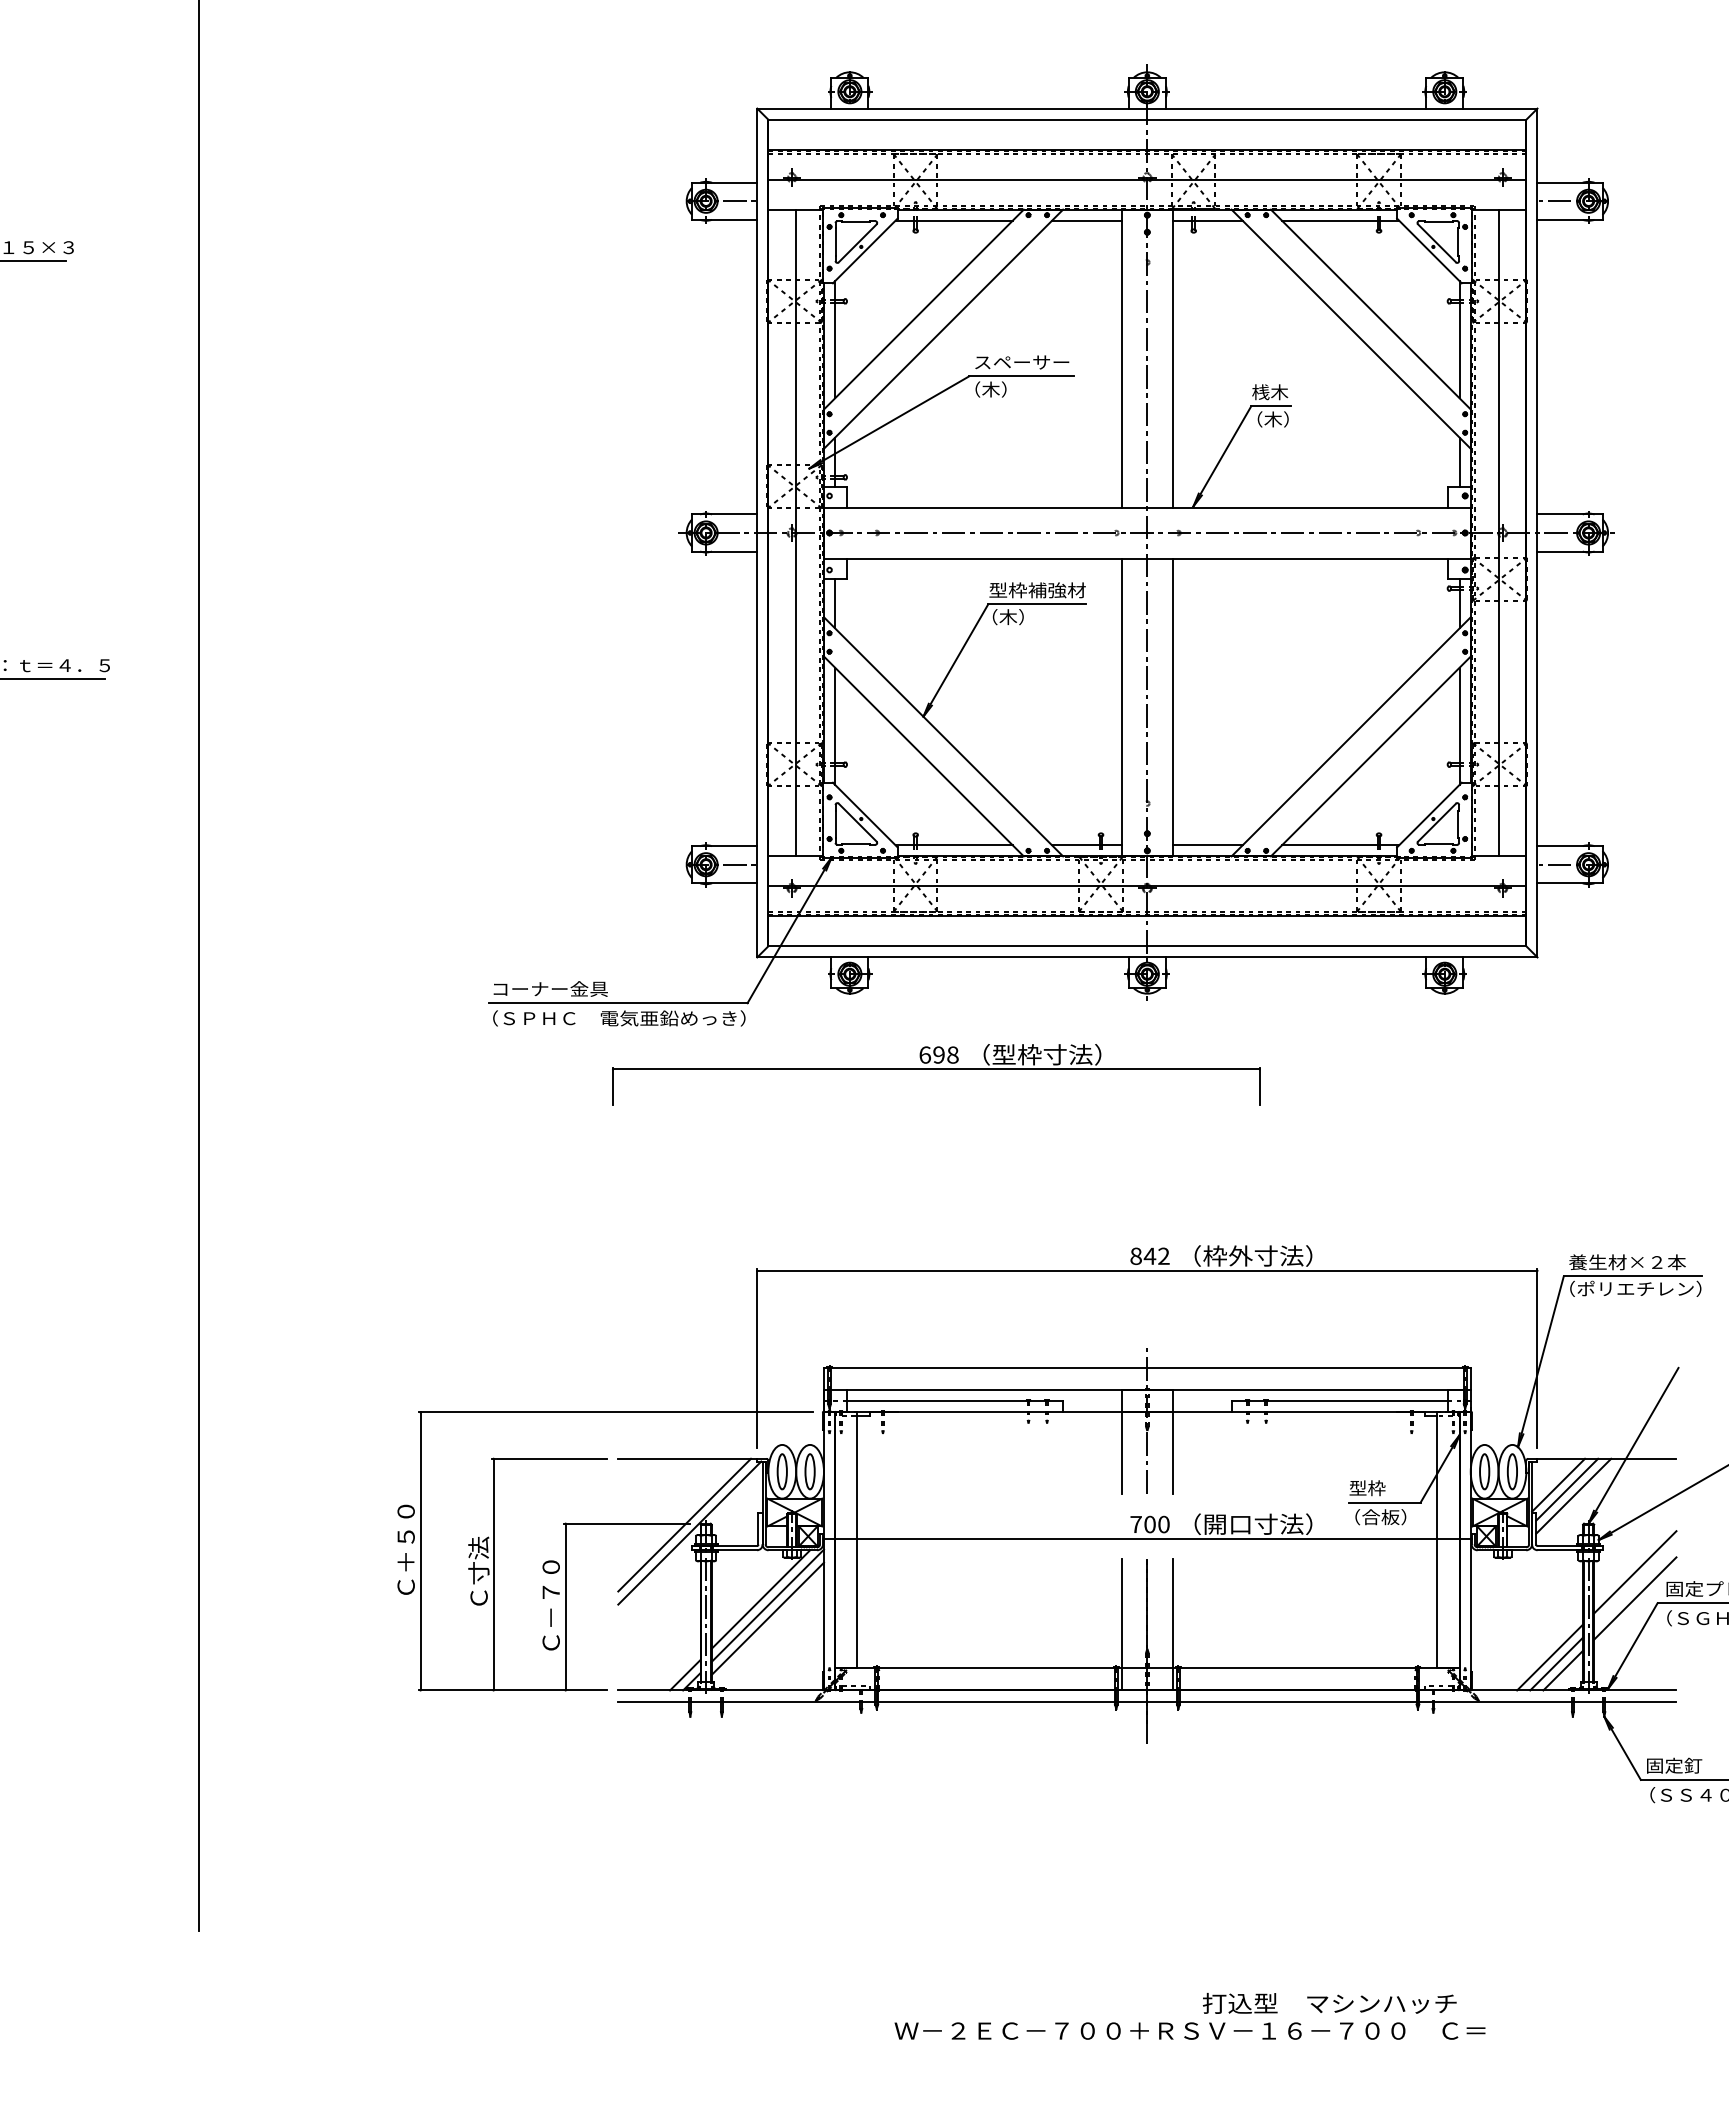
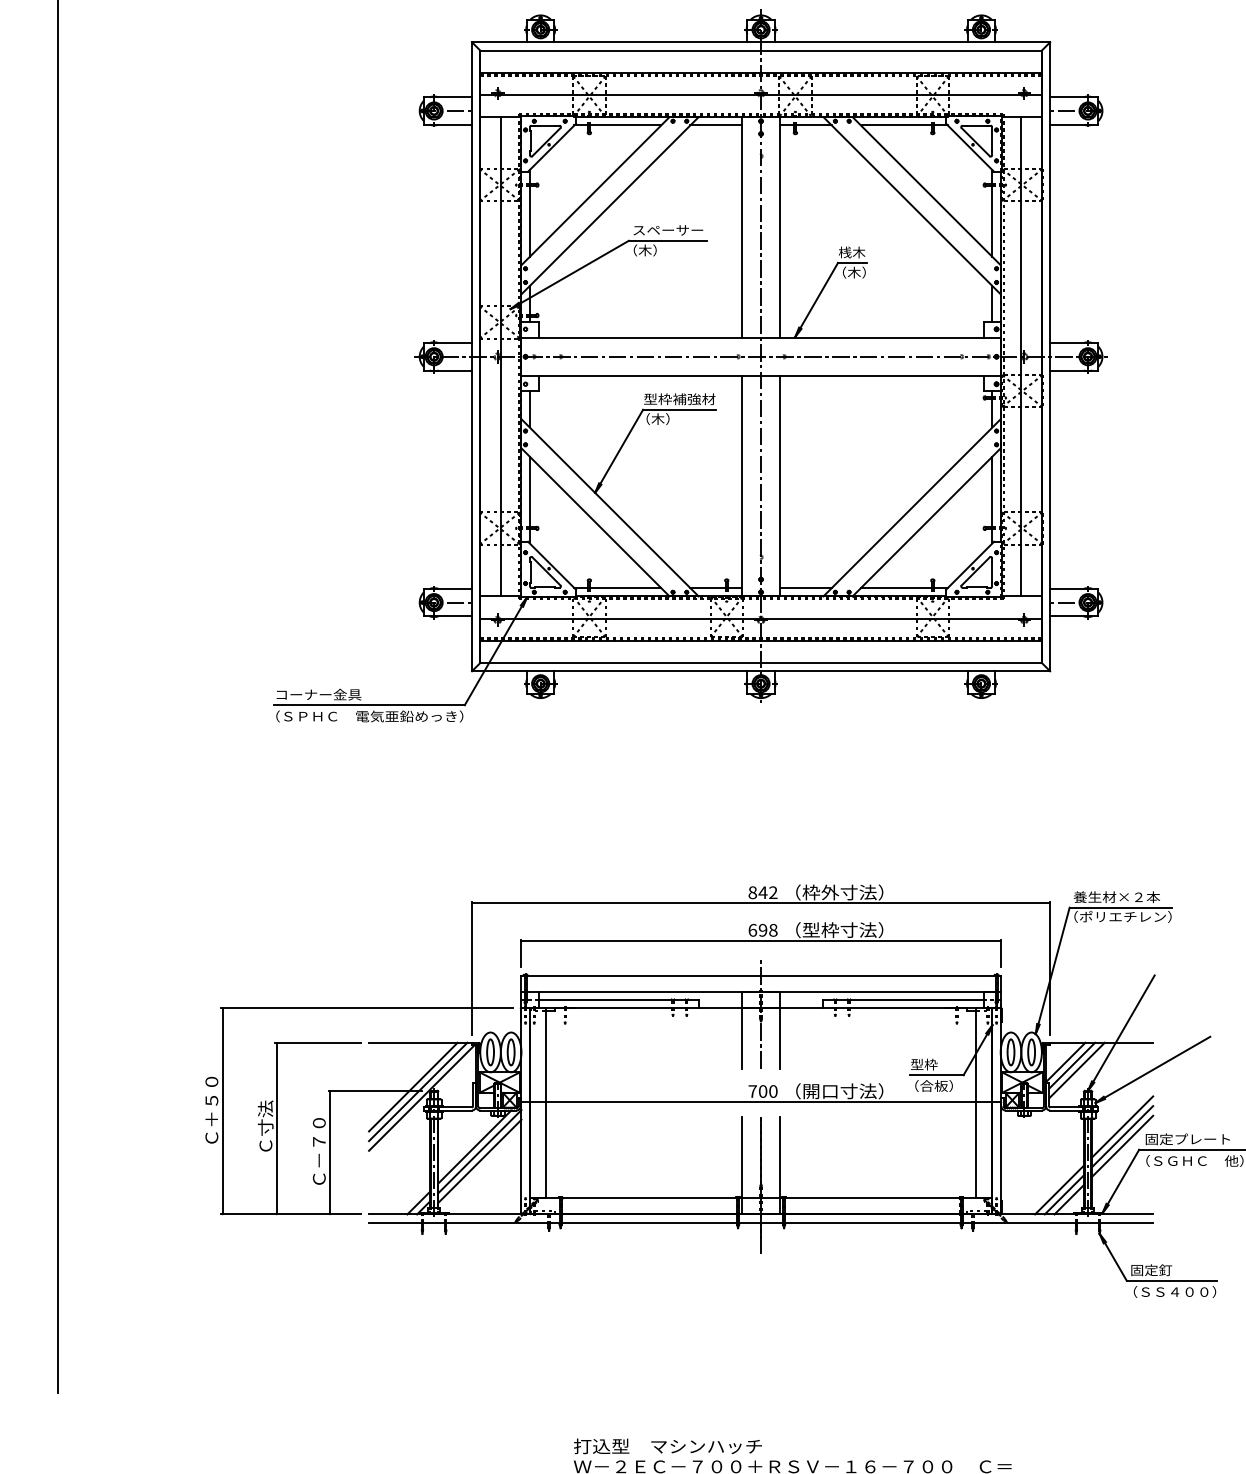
part: (936, 1074) -> (761, 944), moved
line: (677, 1518) -> (412, 1087), added
line: (1635, 1585) -> (1122, 1136), added
text: (1329, 2003) -> (667, 1446), moved

